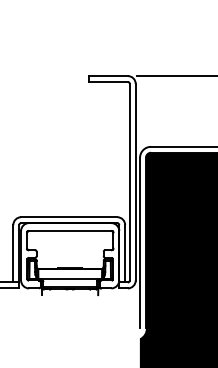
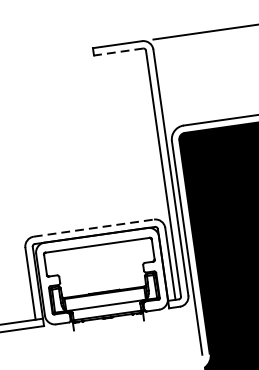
line: (108, 81) -> (118, 51), solid -> dashed
line: (69, 217) -> (94, 228), solid -> dashed

